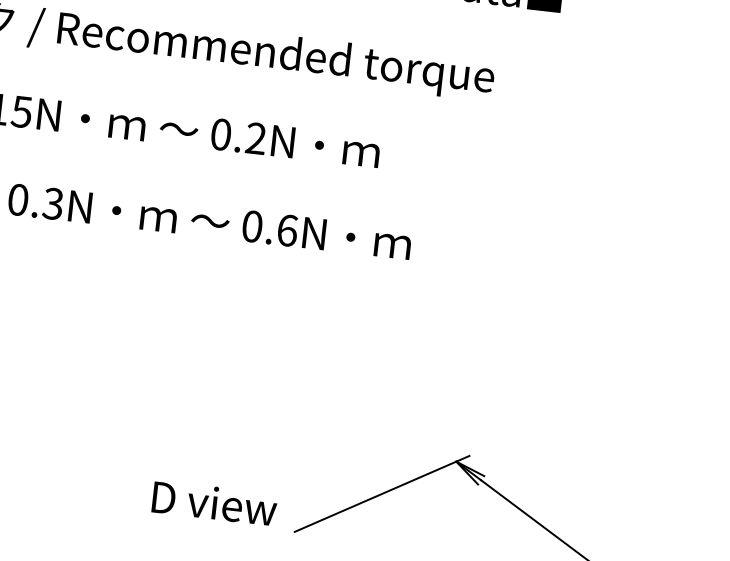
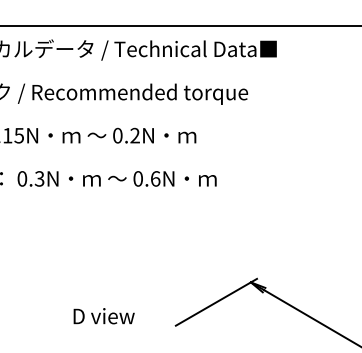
text: (213, 503) -> (103, 316), moved

